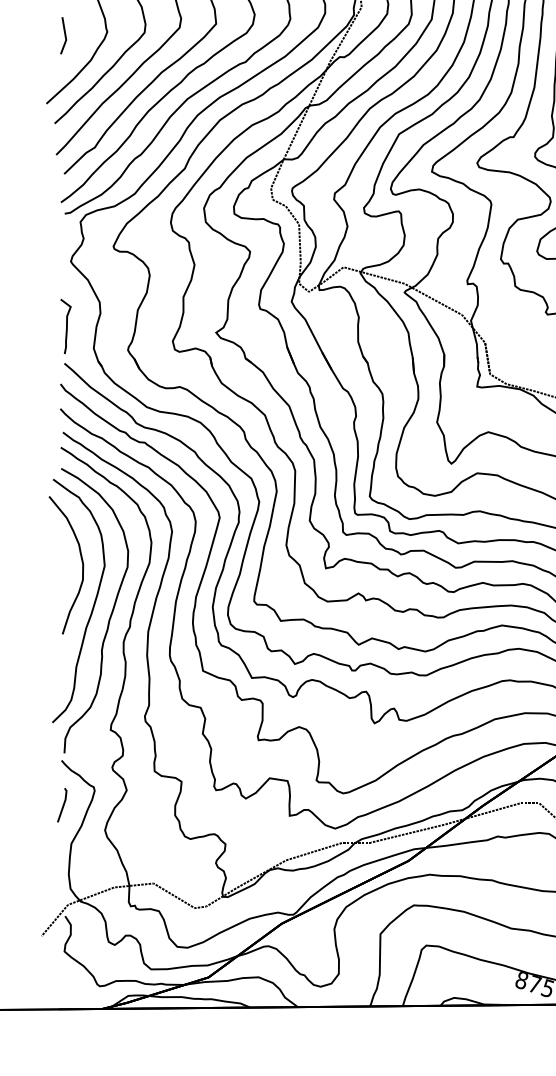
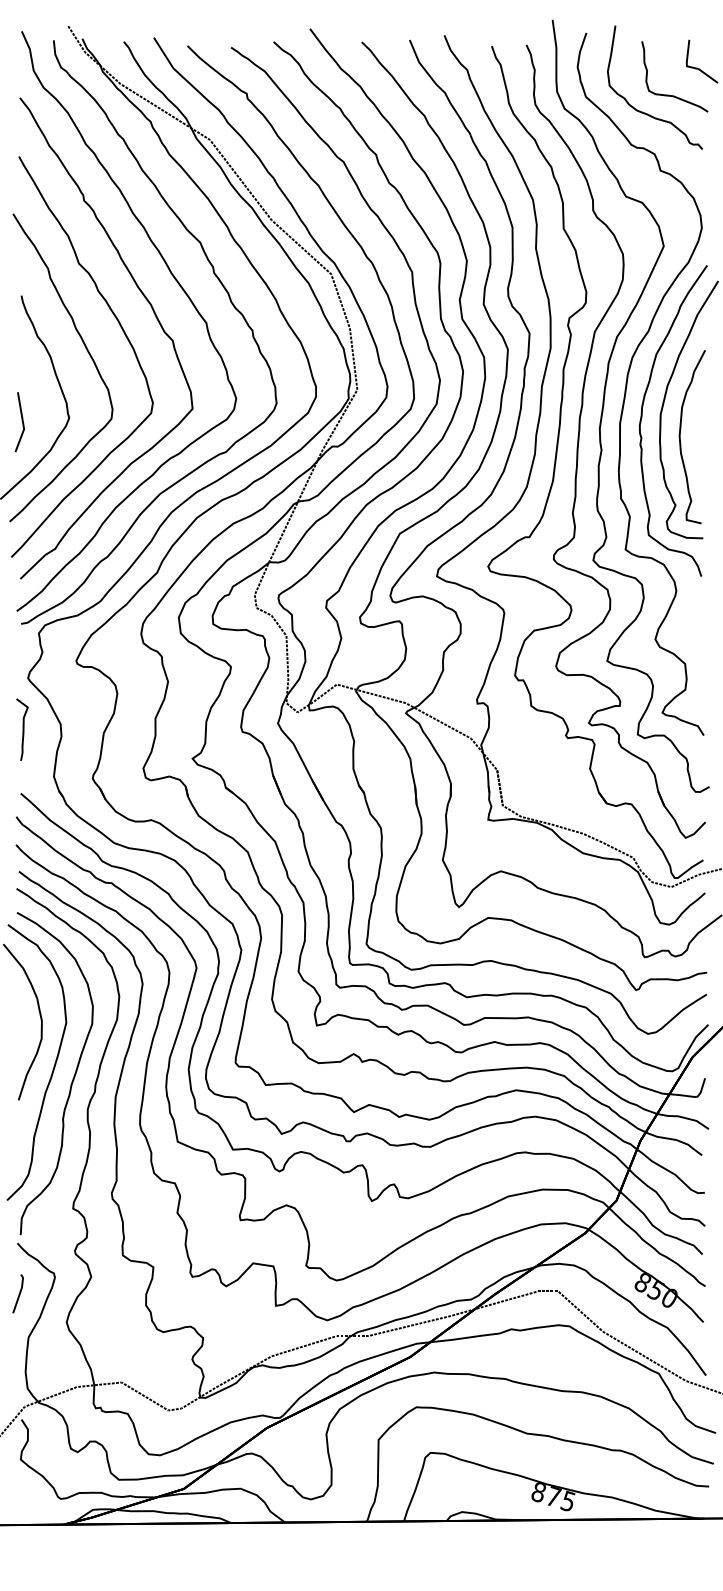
part: (63, 35) -> (19, 422), size x1.43
curve: (66, 326) -> (22, 729), moved

